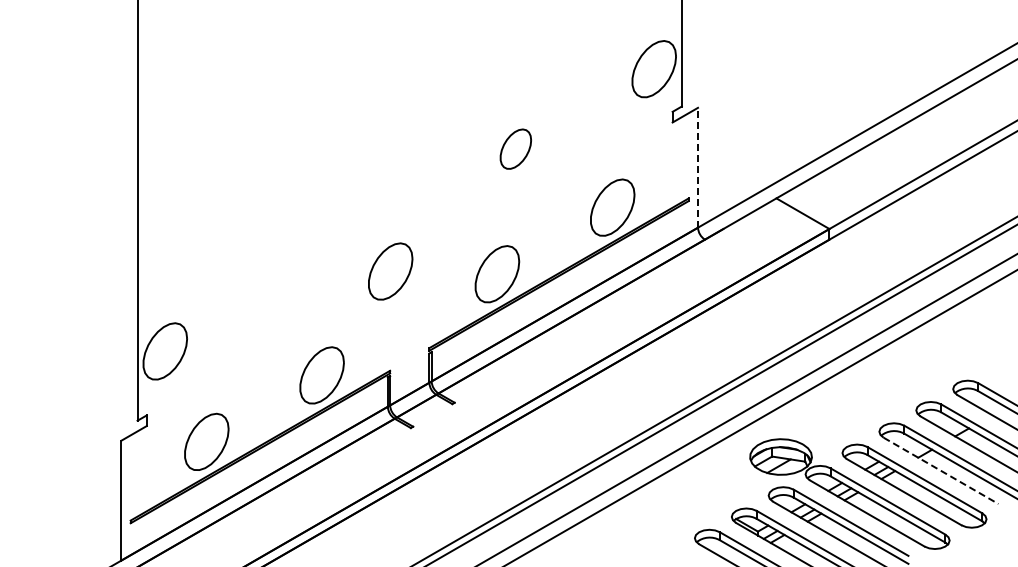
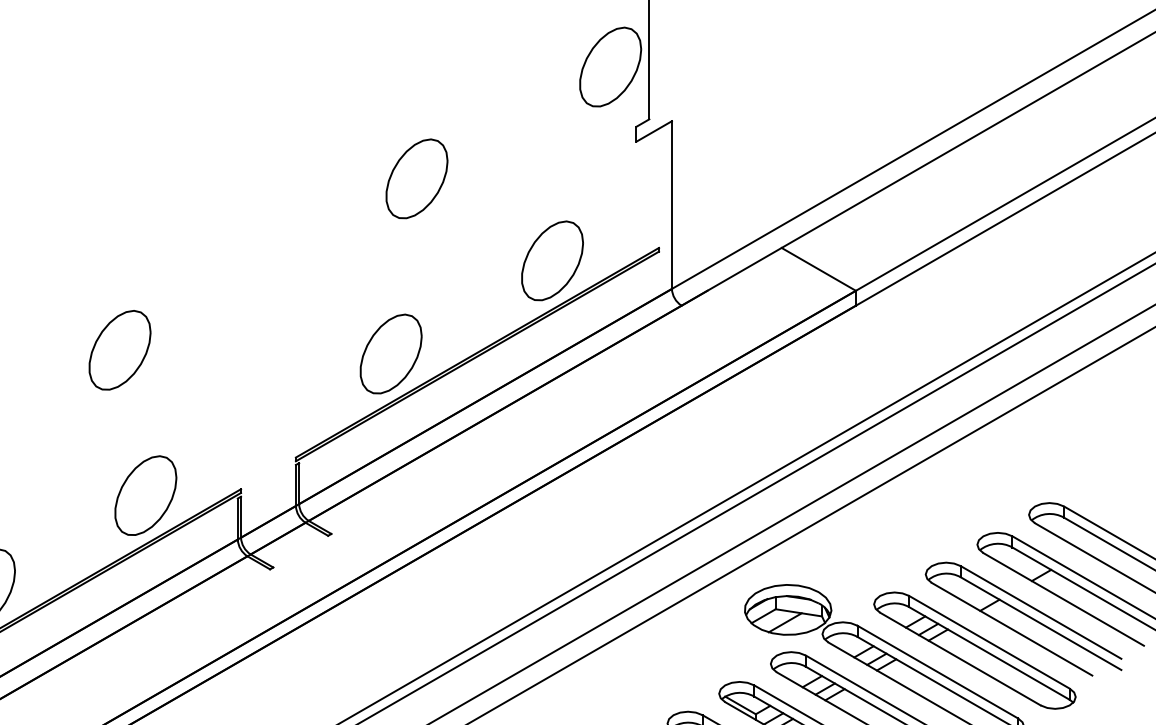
part: (515, 149) -> (416, 179), size x1.43
line: (698, 167) -> (672, 204), dashed -> solid
part: (390, 271) -> (119, 350), moved
line: (941, 471) -> (1012, 630), dashed -> solid

